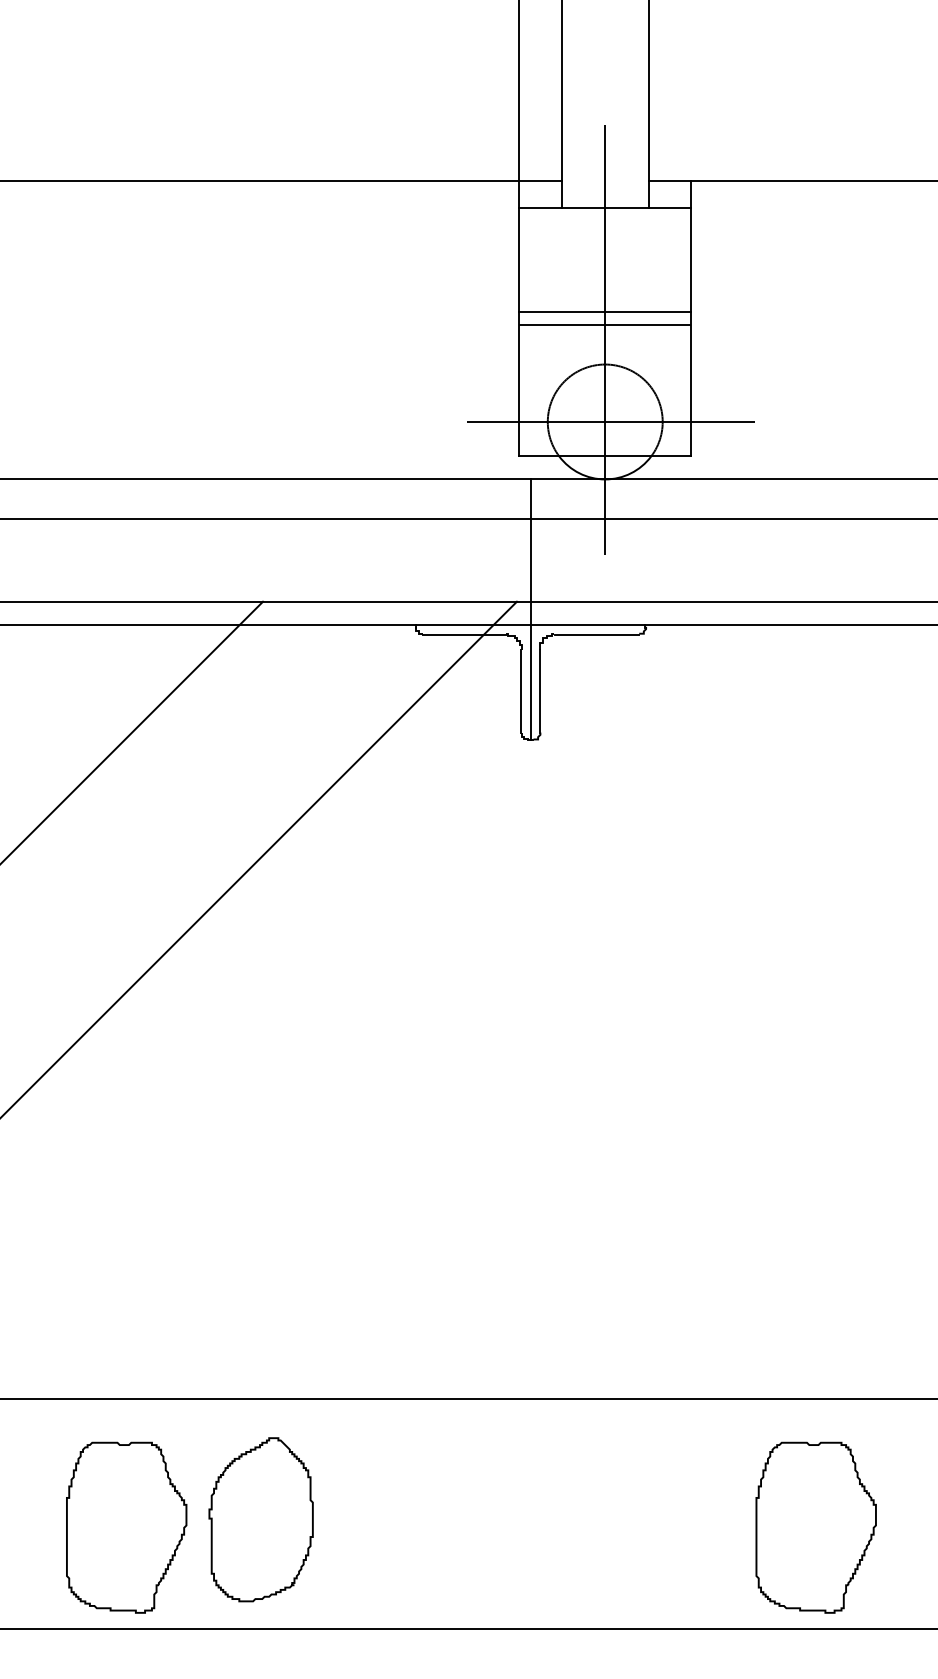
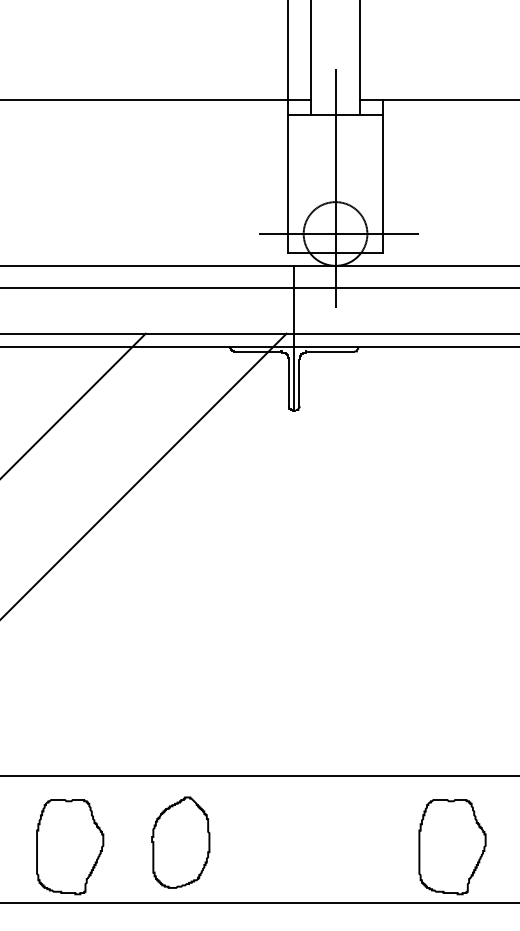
line: (605, 311) -> (335, 172), removed
line: (605, 325) -> (335, 180), removed
curve: (213, 1519) -> (154, 842), moved

